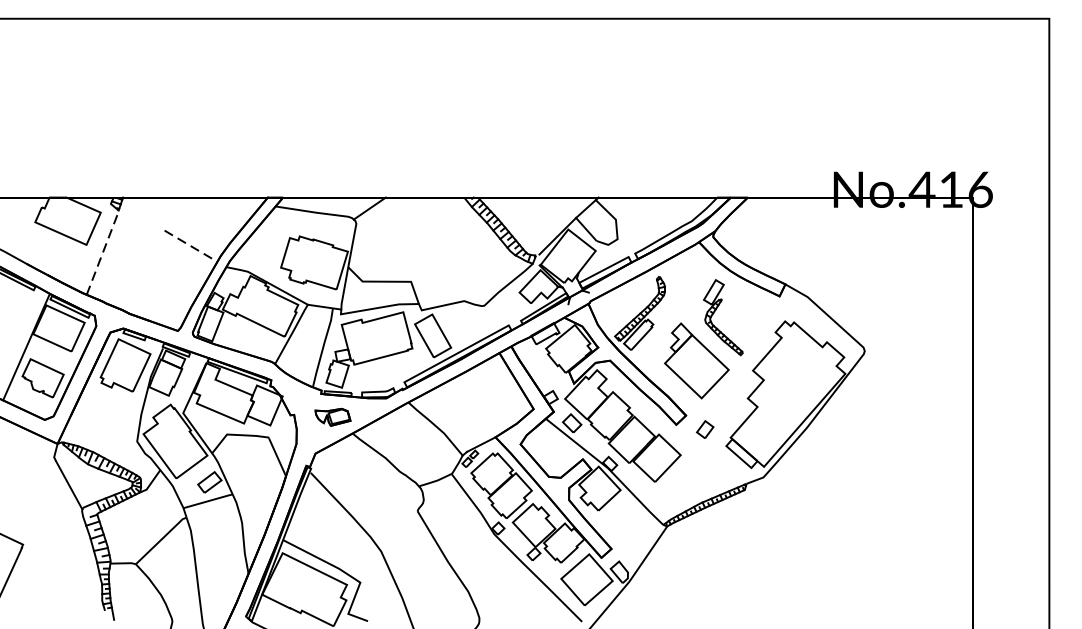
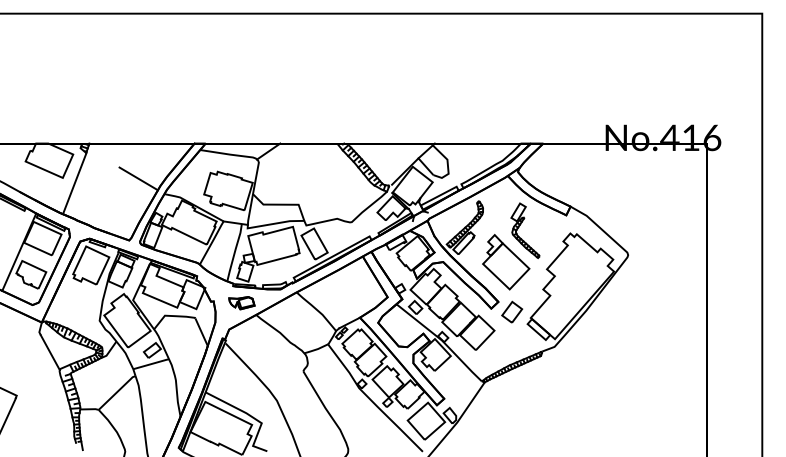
line: (192, 247) -> (139, 179), dashed -> solid
line: (102, 252) -> (74, 183), dashed -> solid
part: (705, 428) -> (512, 311), size x1.67

